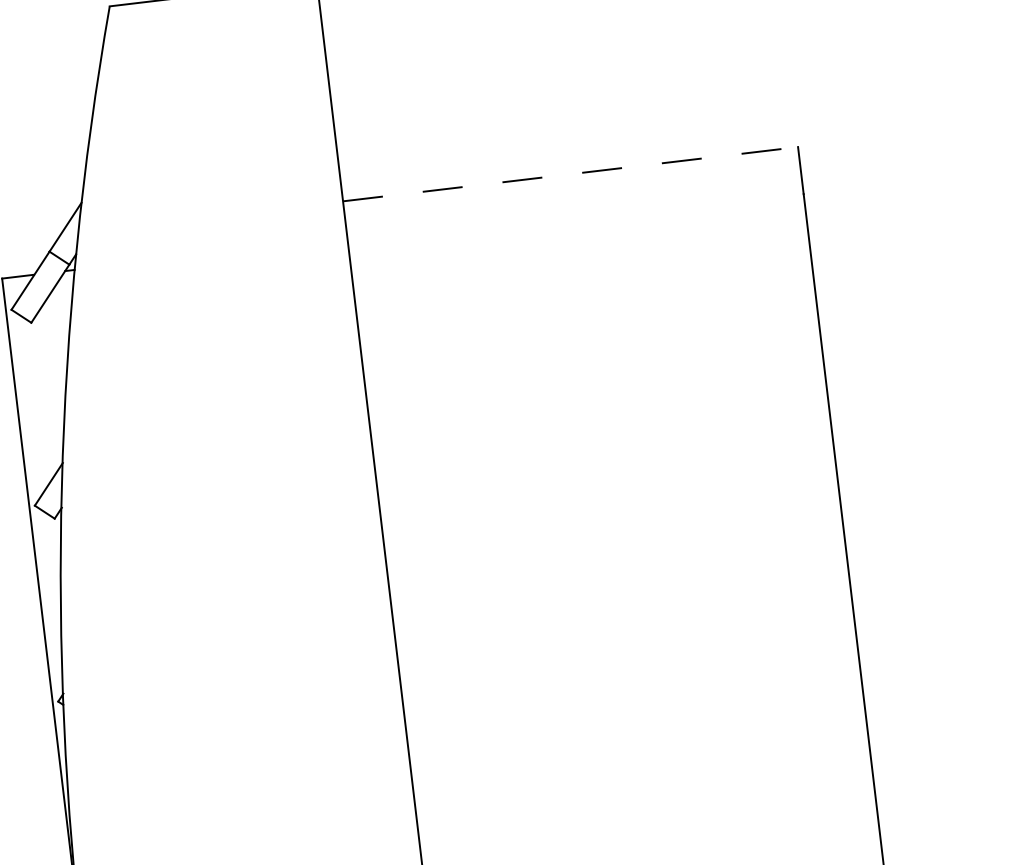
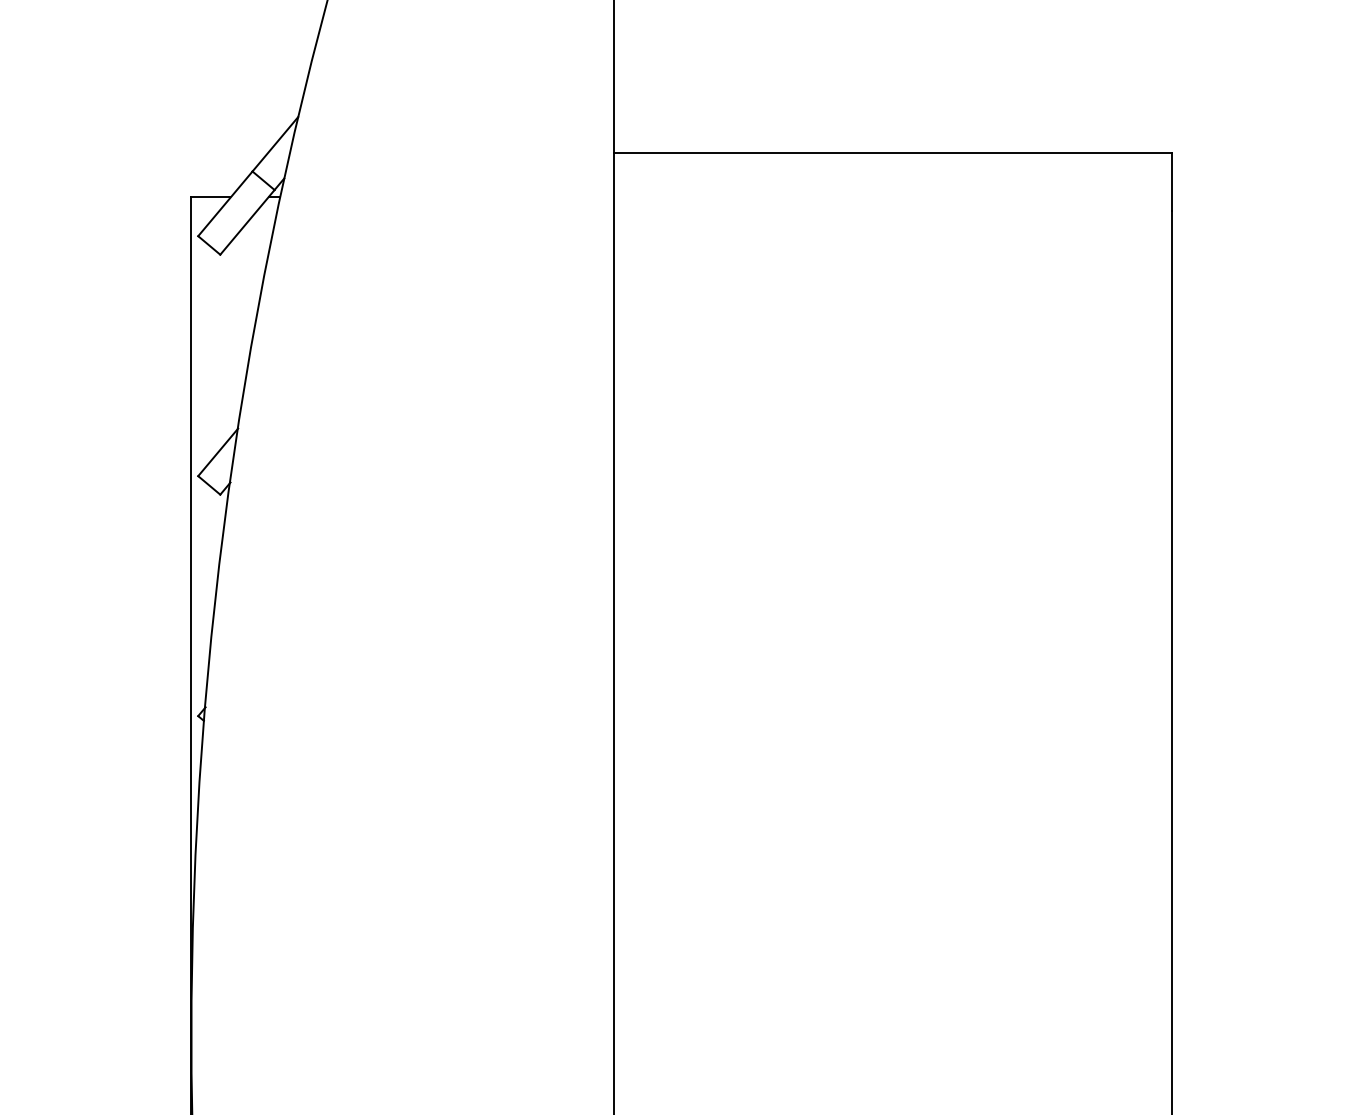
line: (570, 173) -> (892, 152), dashed -> solid

